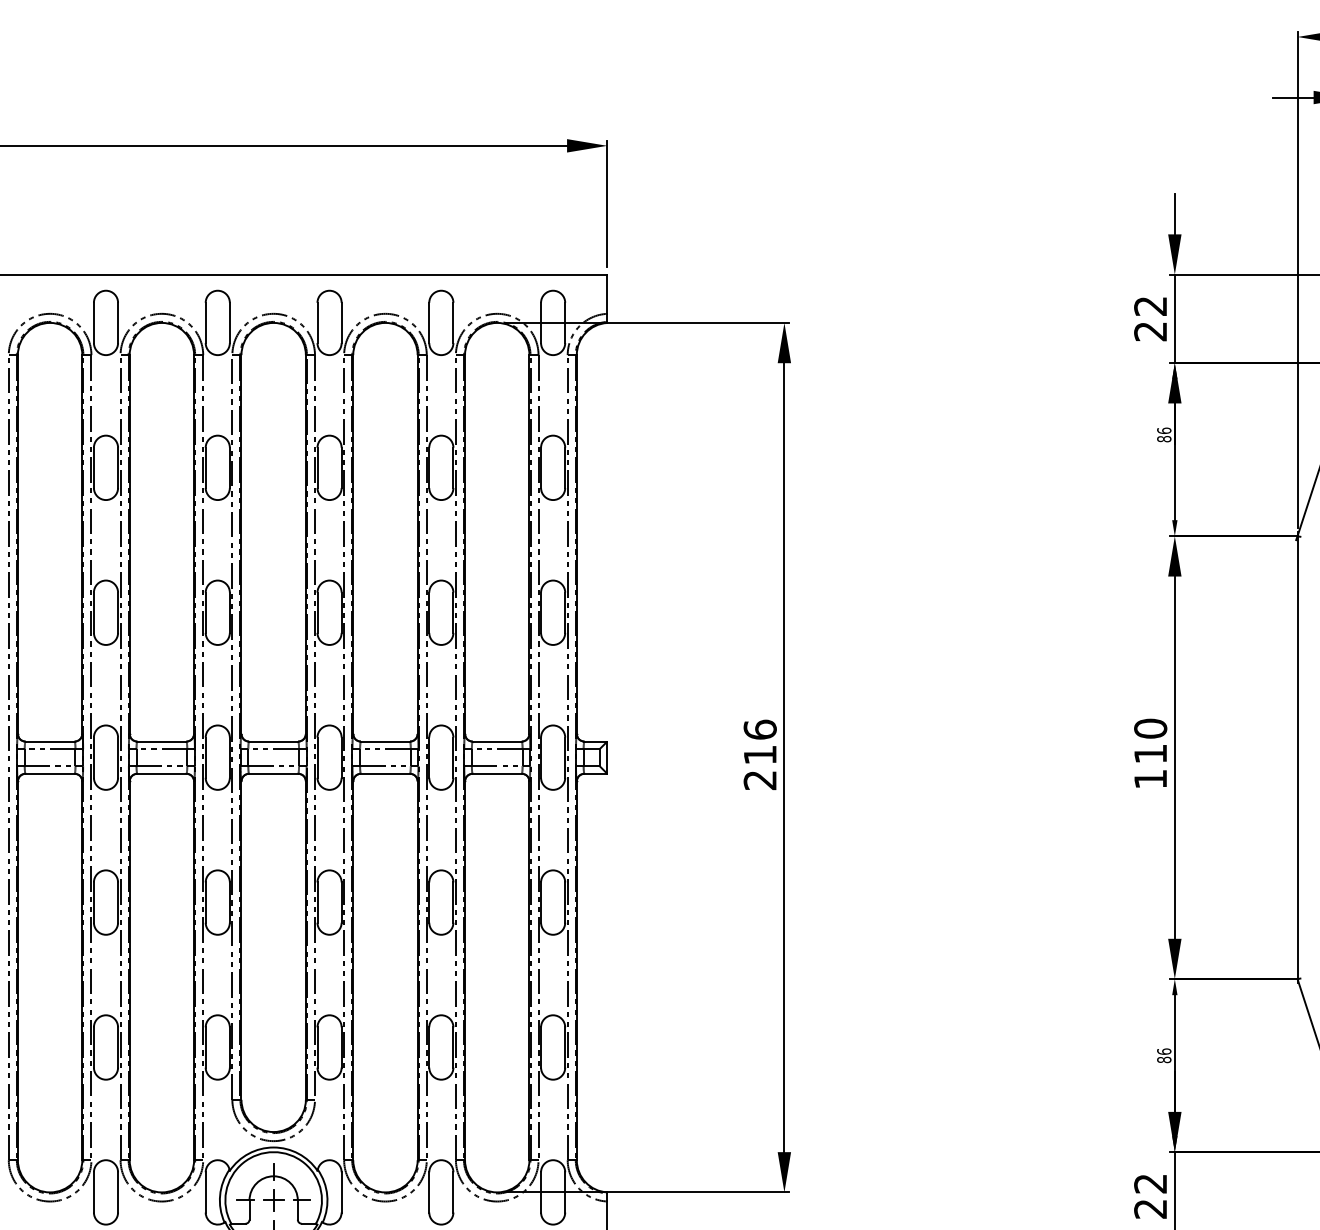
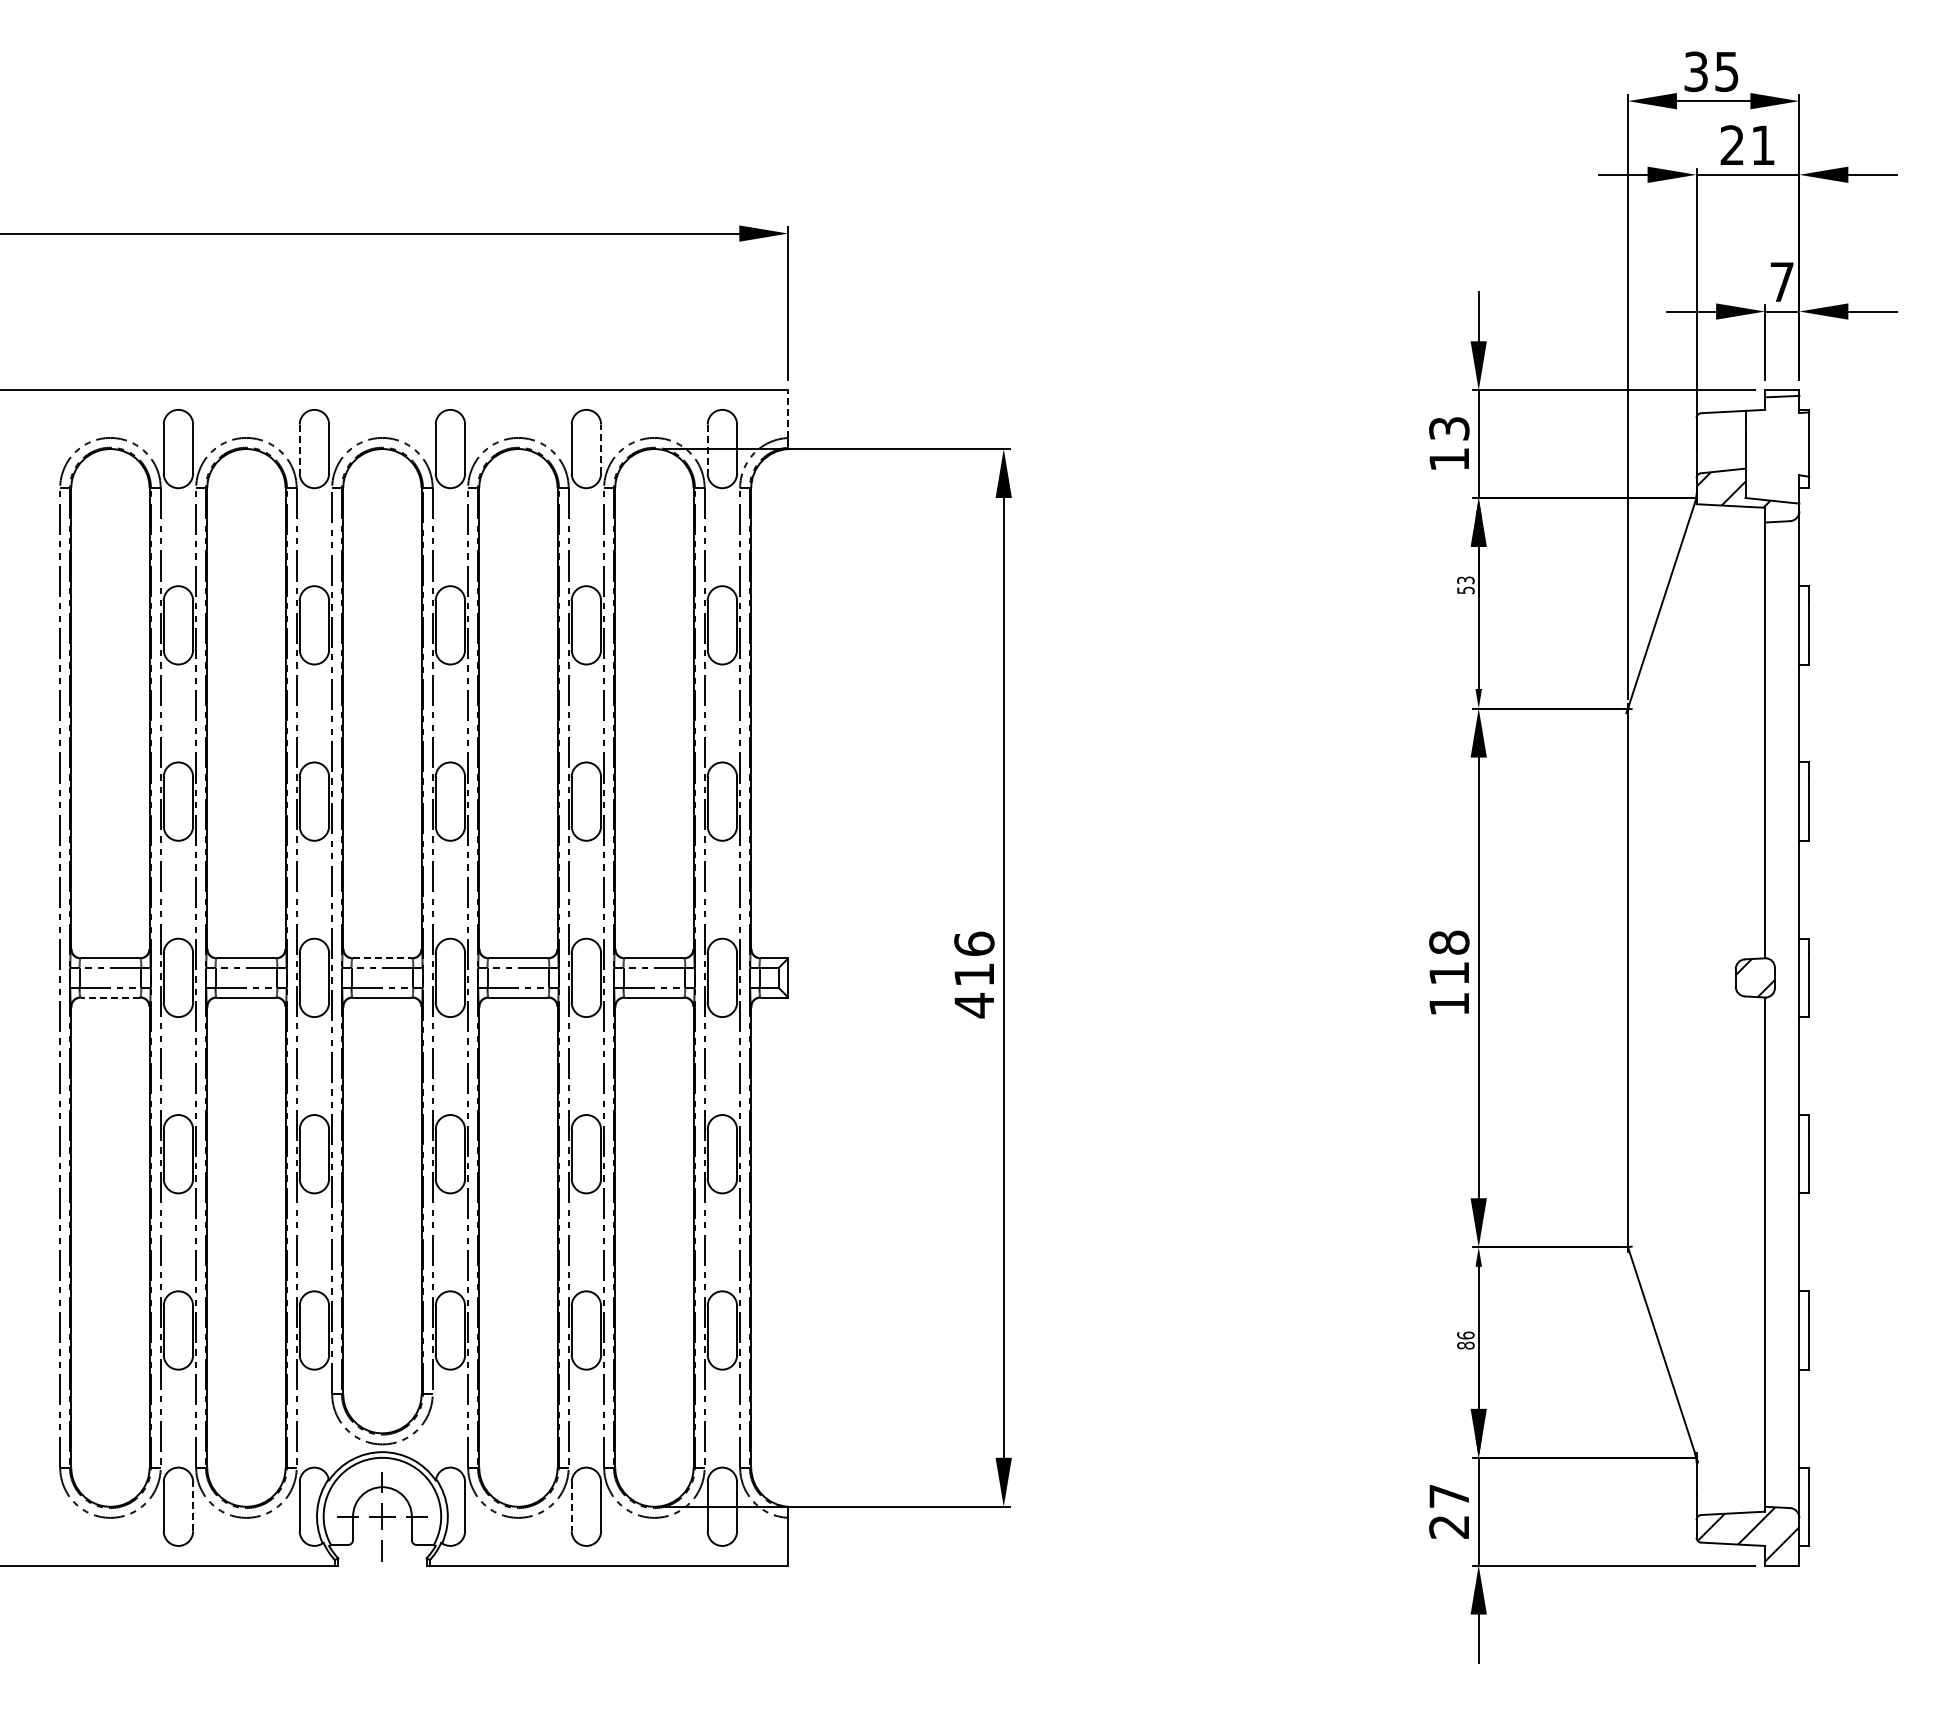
line: (607, 294) -> (788, 414), solid -> dashed
text: (1150, 319) -> (1449, 444), 22 -> 13
line: (453, 322) -> (601, 448), solid -> dashed
line: (205, 323) -> (299, 449), solid -> dashed
line: (540, 323) -> (707, 449), solid -> dashed
text: (1163, 435) -> (1465, 585), 86 -> 53
text: (1150, 728) -> (1449, 942), 110 -> 118
line: (273, 741) -> (382, 958), solid -> dashed
line: (50, 773) -> (110, 997), solid -> dashed
text: (759, 780) -> (973, 1005), 216 -> 416
text: (1149, 1183) -> (1448, 1496), 22 -> 27
line: (118, 1192) -> (193, 1506), solid -> dashed
line: (429, 1192) -> (571, 1507), solid -> dashed

